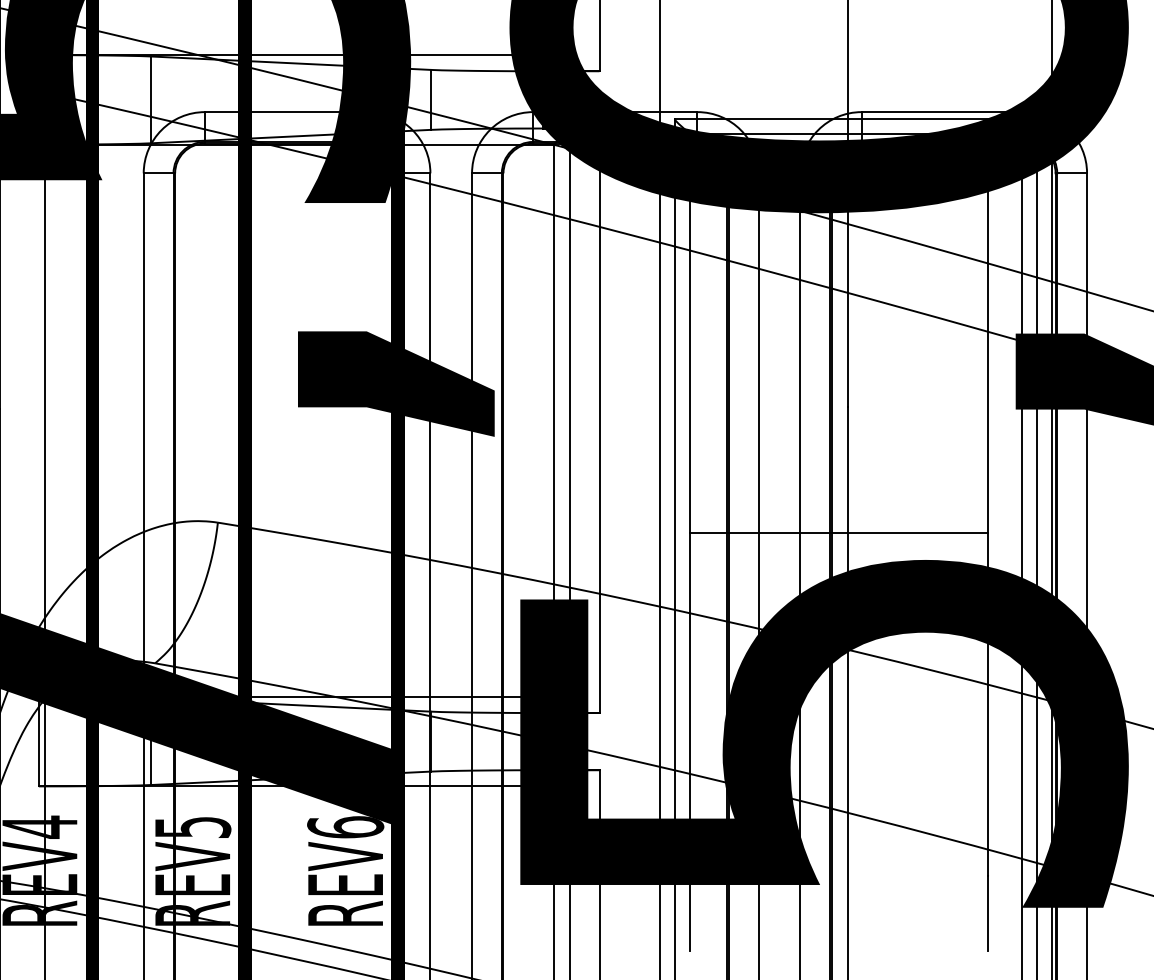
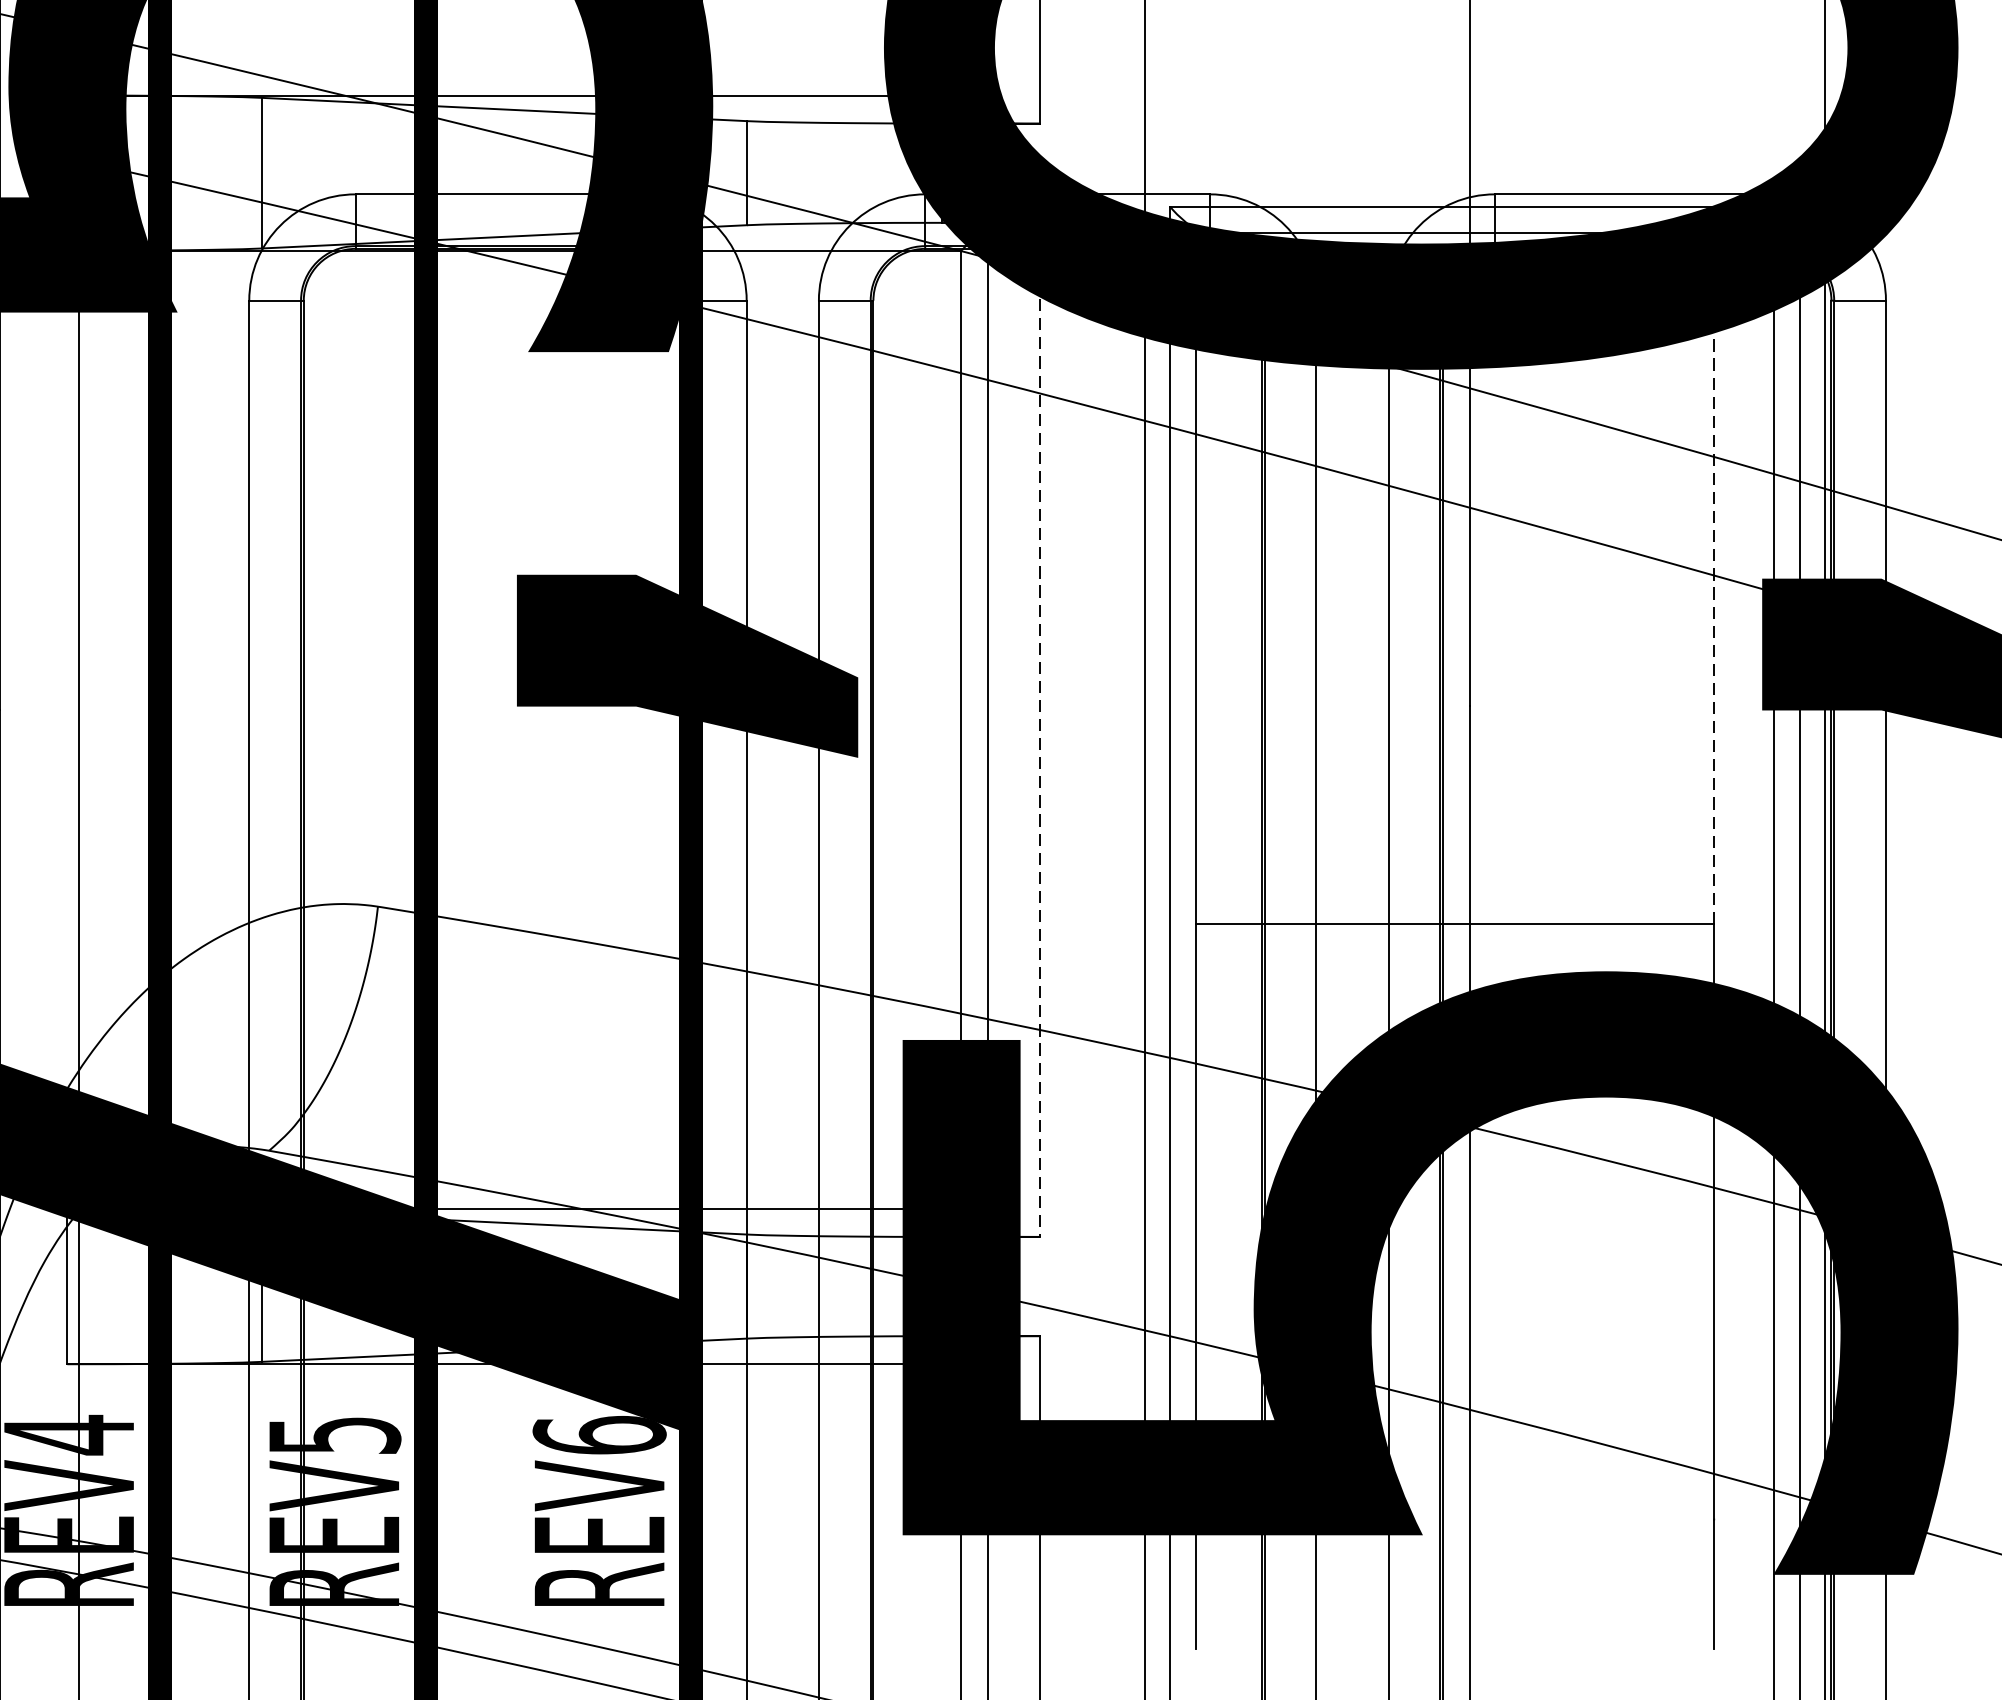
line: (988, 338) -> (1714, 587), solid -> dashed
line: (599, 421) -> (1040, 731), solid -> dashed

